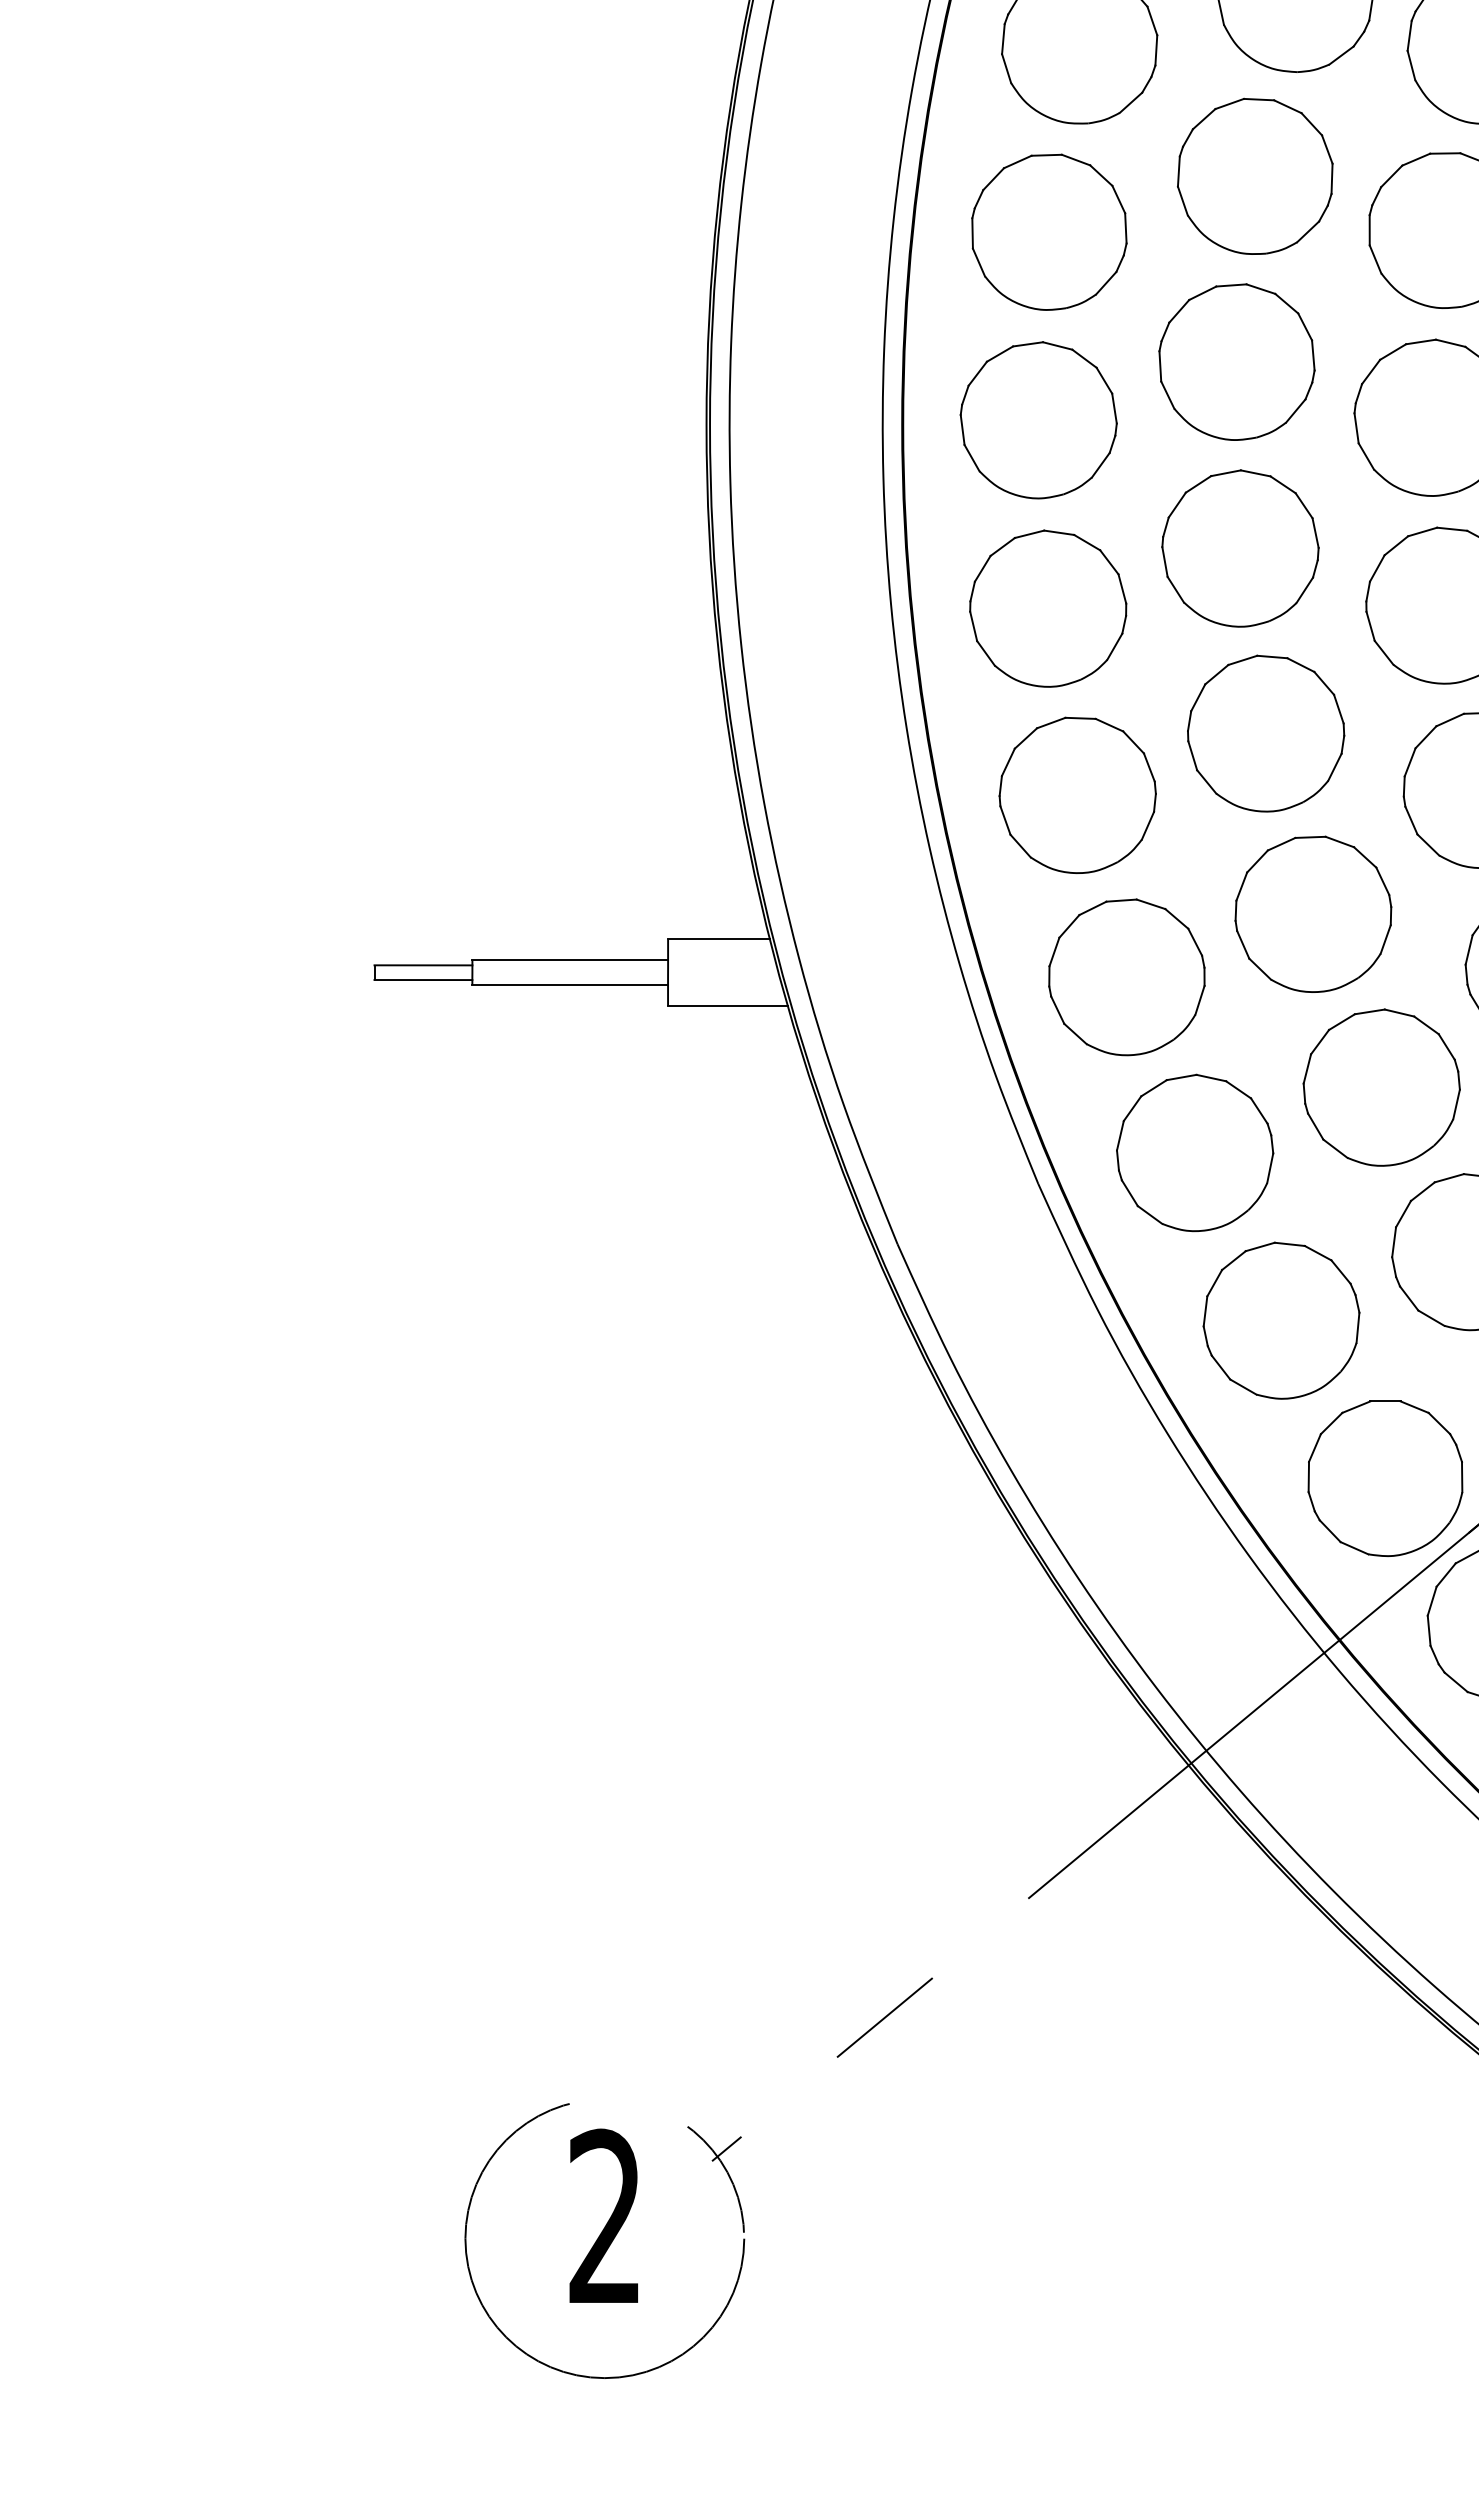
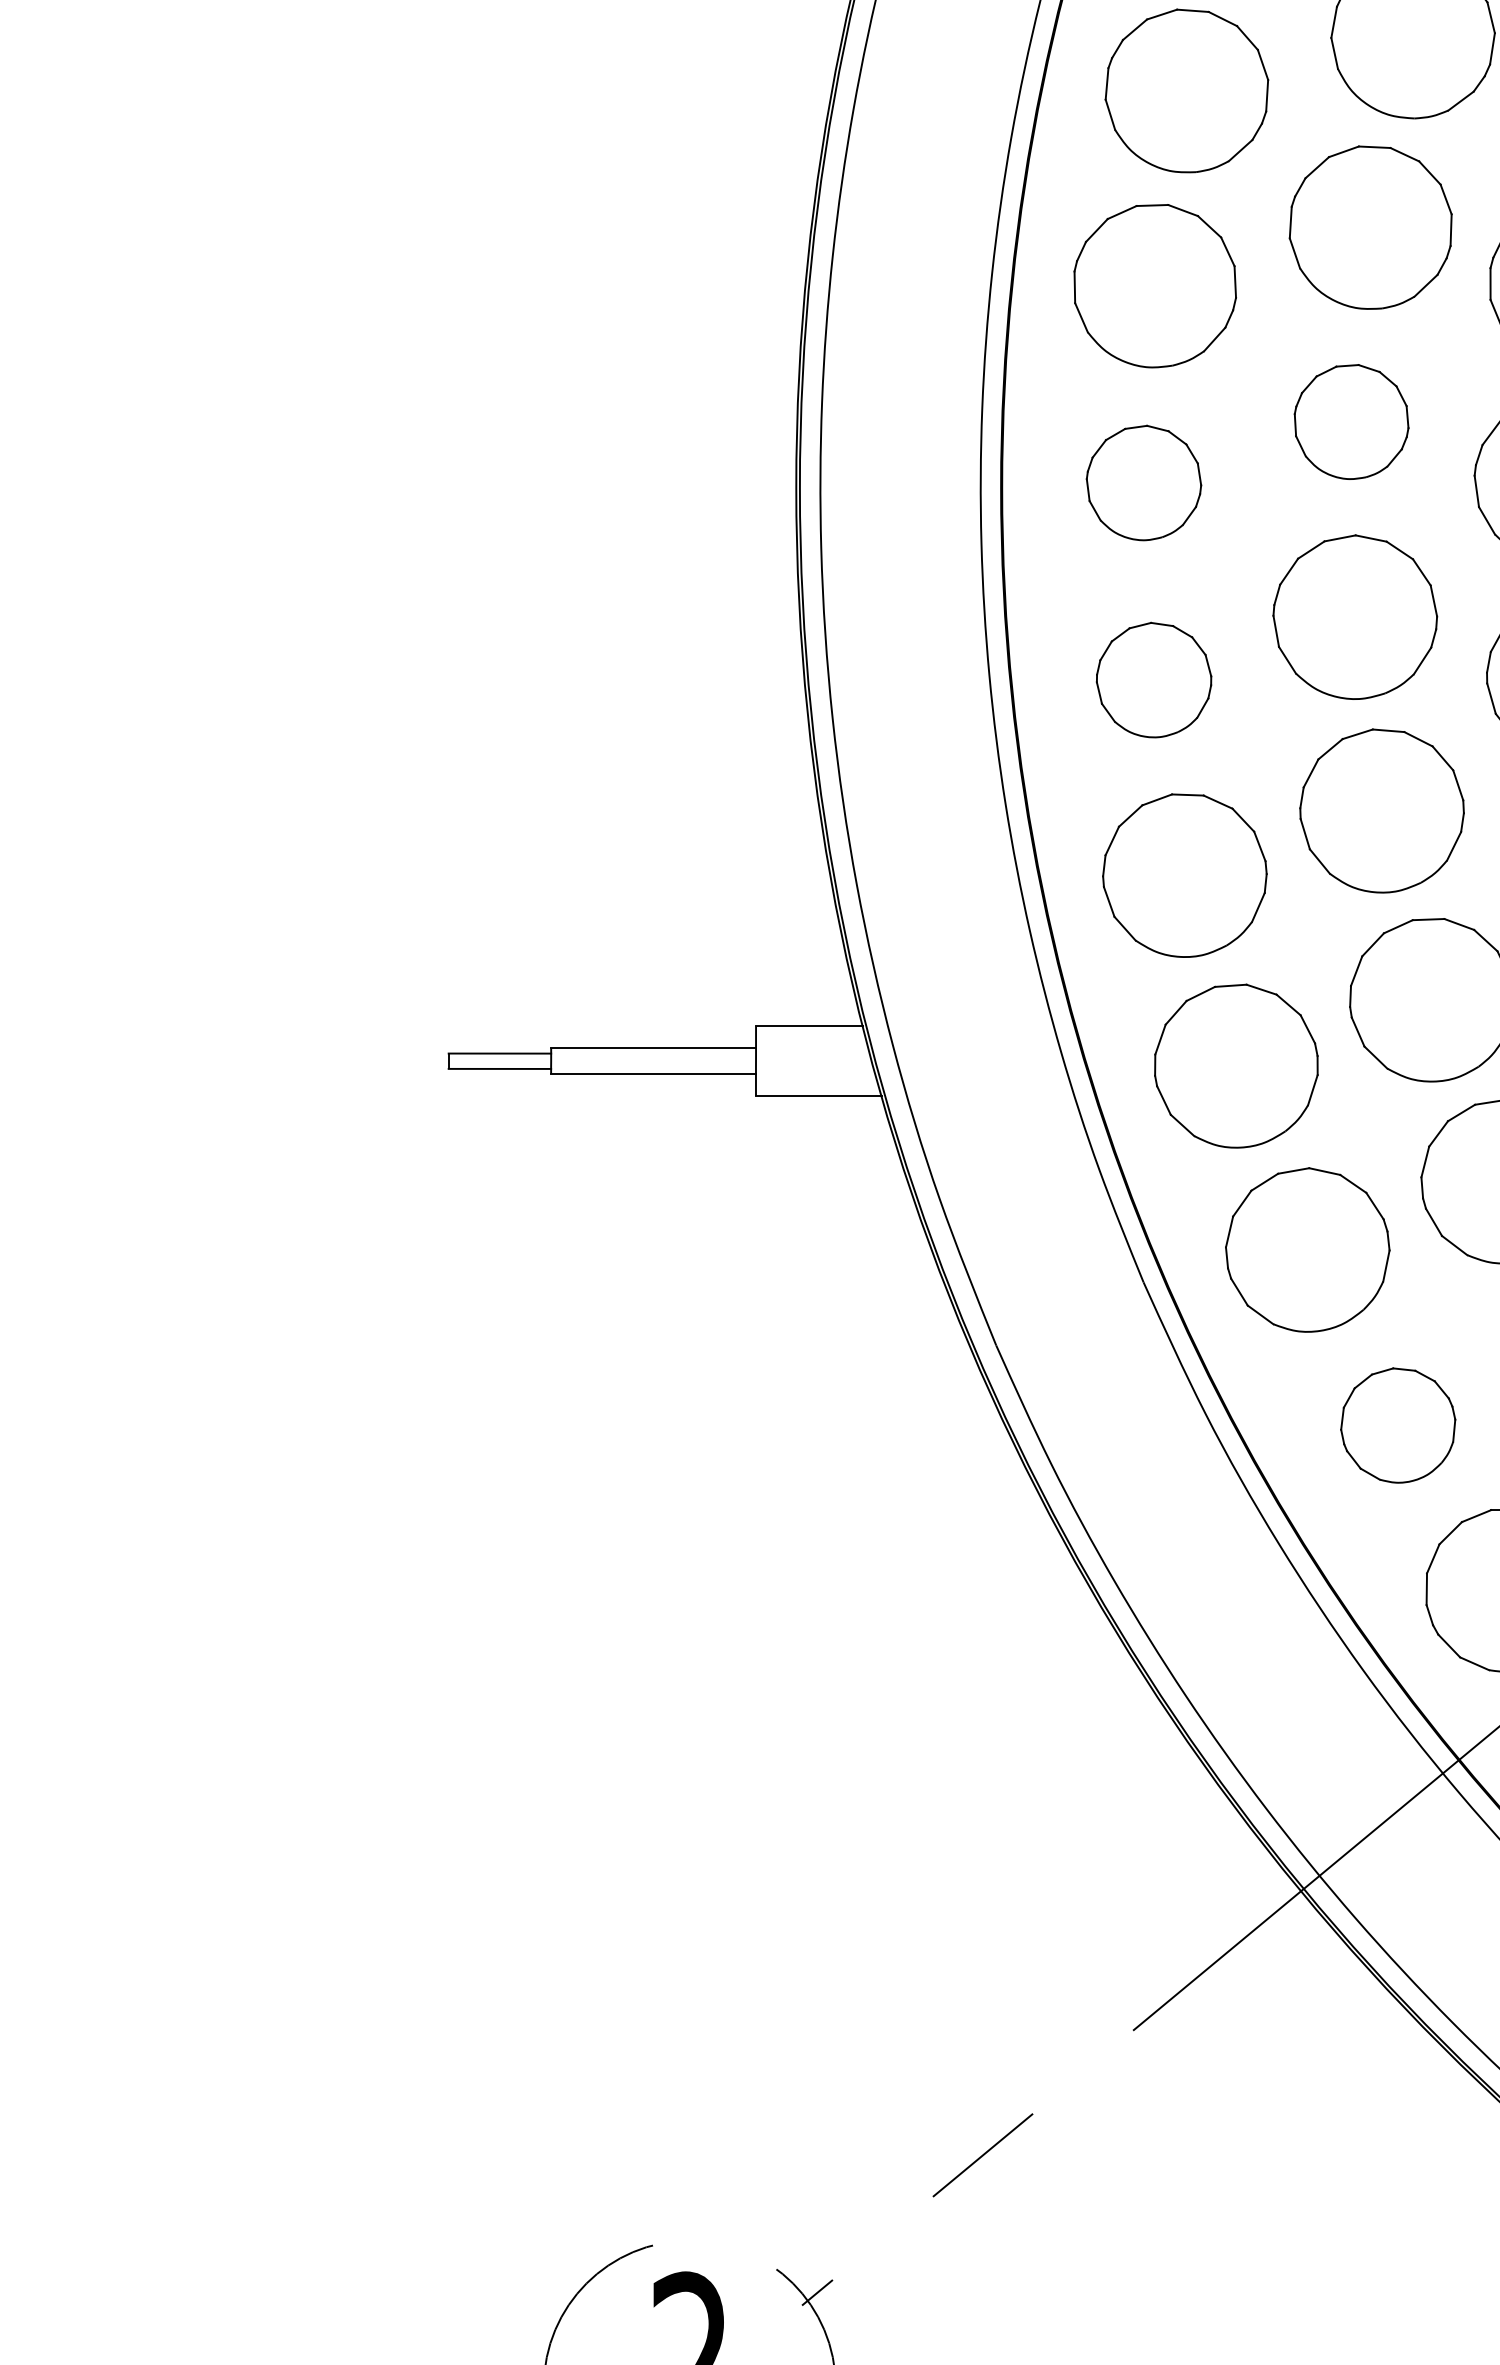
part: (1236, 361) -> (1351, 421), size x0.7
part: (1038, 420) -> (1143, 483), size x0.7
part: (1048, 608) -> (1154, 679), size x0.7
part: (1281, 1320) -> (1398, 1425), size x0.7

